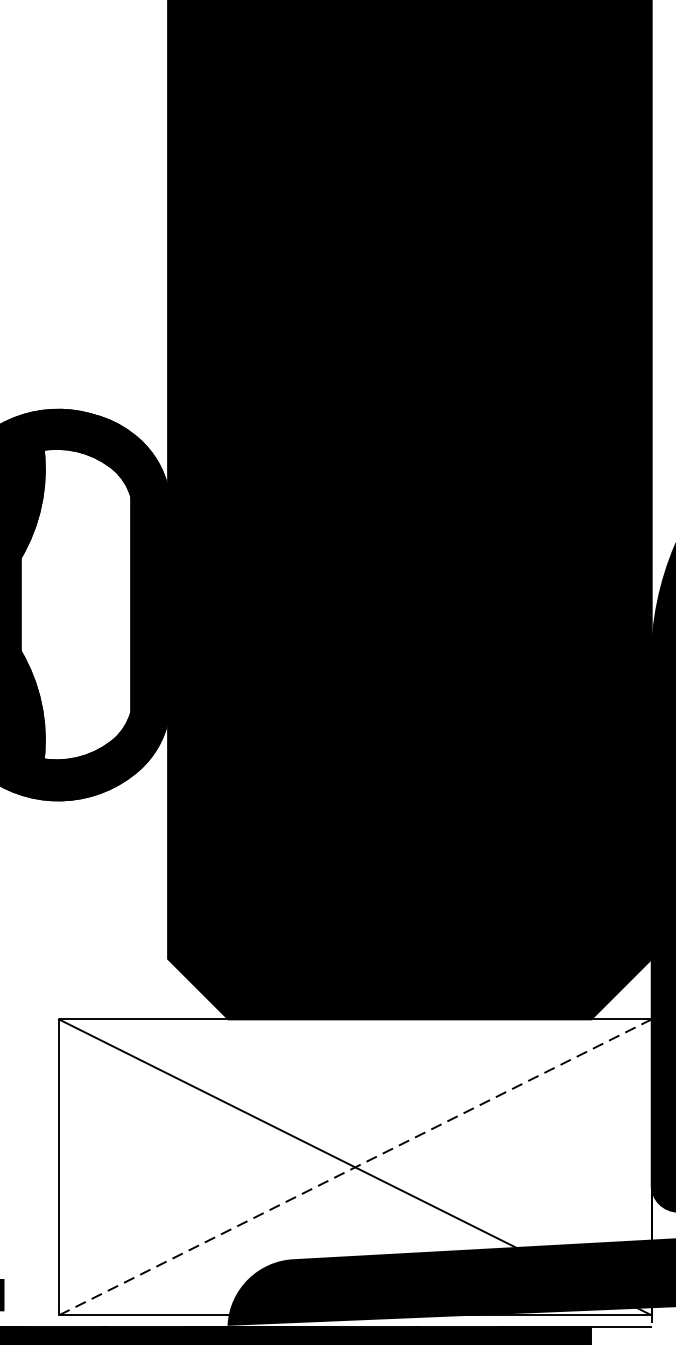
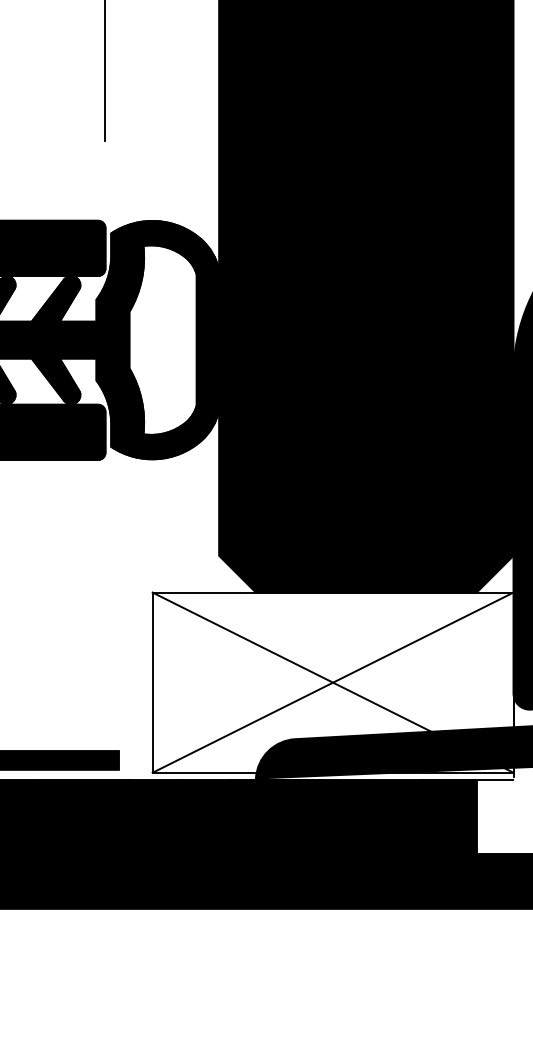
line: (355, 1167) -> (333, 682), dashed -> solid

